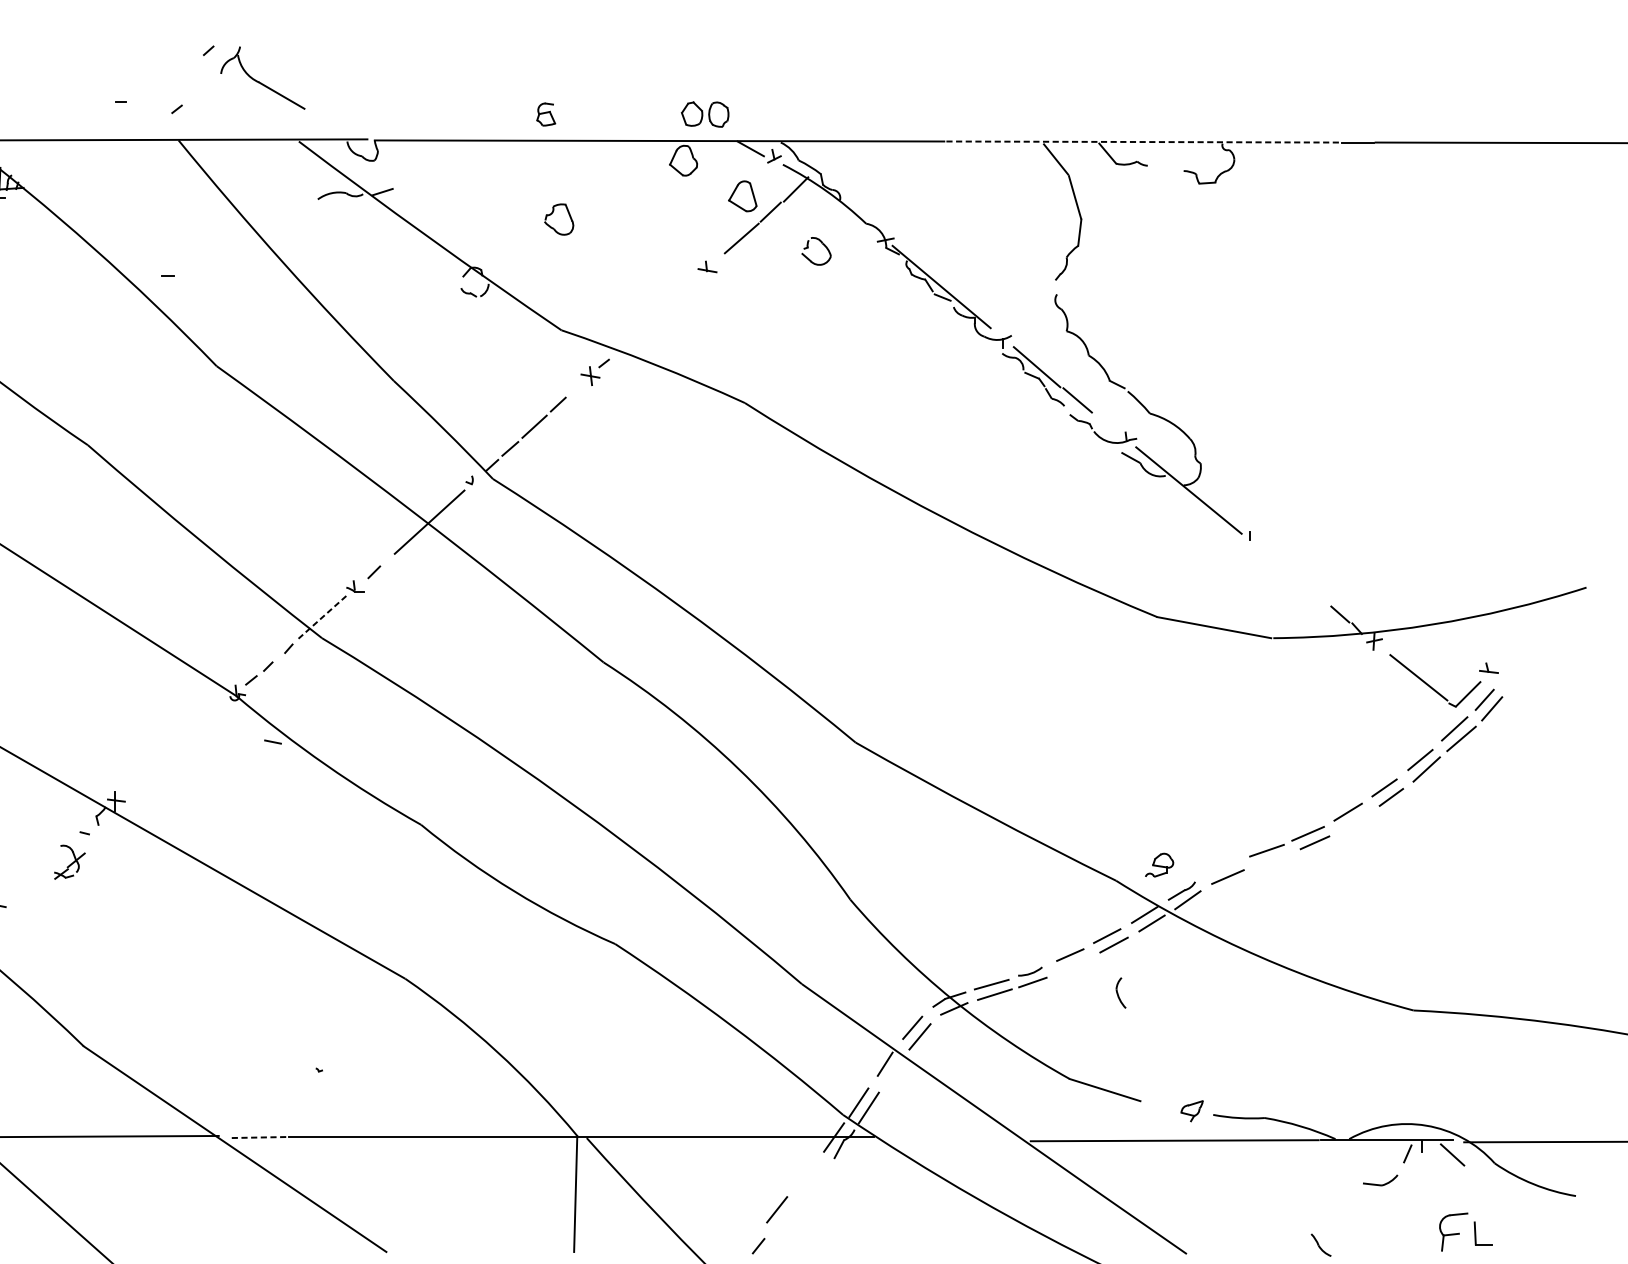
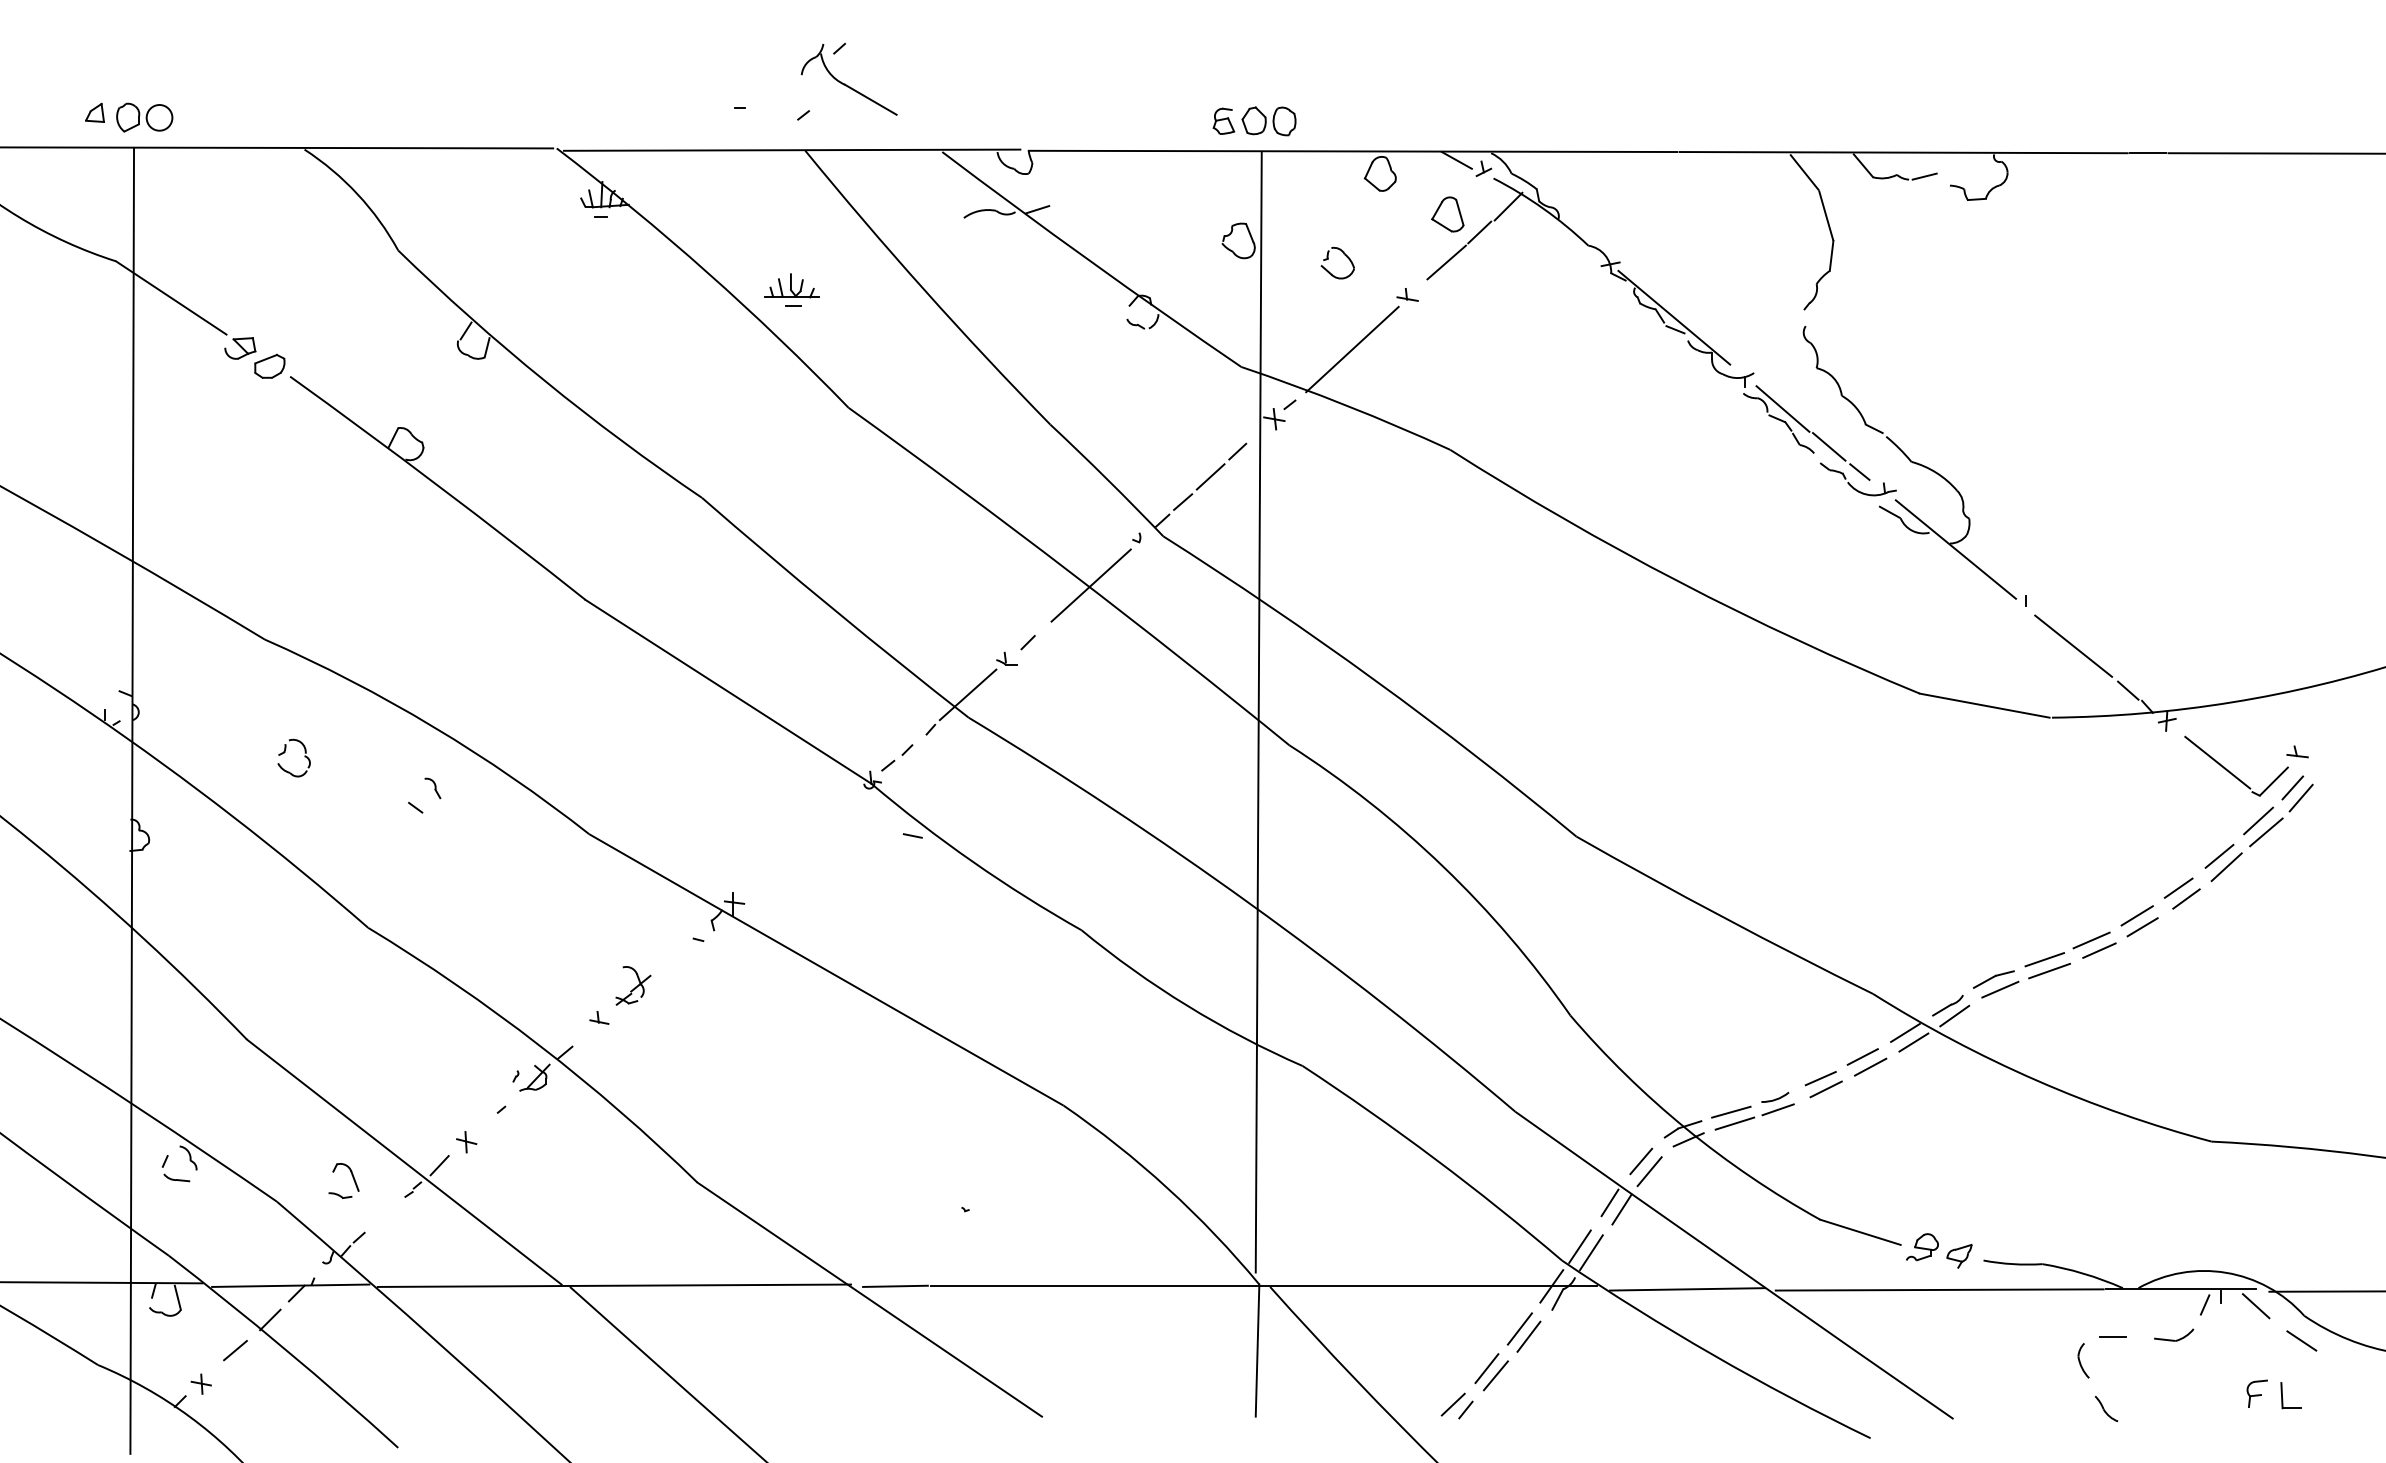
part: (263, 77) -> (849, 79), moved
part: (704, 114) -> (1268, 121), moved
line: (1142, 141) -> (1903, 152), dashed -> solid
line: (1161, 162) -> (1924, 176), added
part: (808, 248) -> (1328, 259), moved
part: (166, 258) -> (791, 285), added
line: (659, 314) -> (1352, 349), added
line: (1104, 422) -> (1859, 471), added
line: (1292, 574) -> (2073, 645), added
line: (321, 617) -> (968, 694), dashed -> solid
line: (576, 633) -> (1258, 712), added
line: (1352, 822) -> (2142, 927), added
line: (1271, 860) -> (2049, 970), added
part: (69, 861) -> (633, 985), moved
part: (1159, 865) -> (1922, 1247), moved
part: (1221, 868) -> (1993, 979), added
line: (1074, 964) -> (1825, 1089), added
part: (1120, 992) -> (2083, 1360), moved
line: (895, 1070) -> (1621, 1209), added
line: (256, 1137) -> (894, 1286), dashed -> solid
line: (953, 1140) -> (1687, 1289), added
line: (805, 1174) -> (1519, 1328), added
line: (813, 1181) -> (1528, 1336), added
line: (1327, 1182) -> (2113, 1337), added
line: (1492, 1185) -> (2301, 1340), added
line: (784, 1215) -> (1495, 1375), added
part: (1452, 1231) -> (2256, 1393), size x0.62
line: (746, 1241) -> (1452, 1404), added

